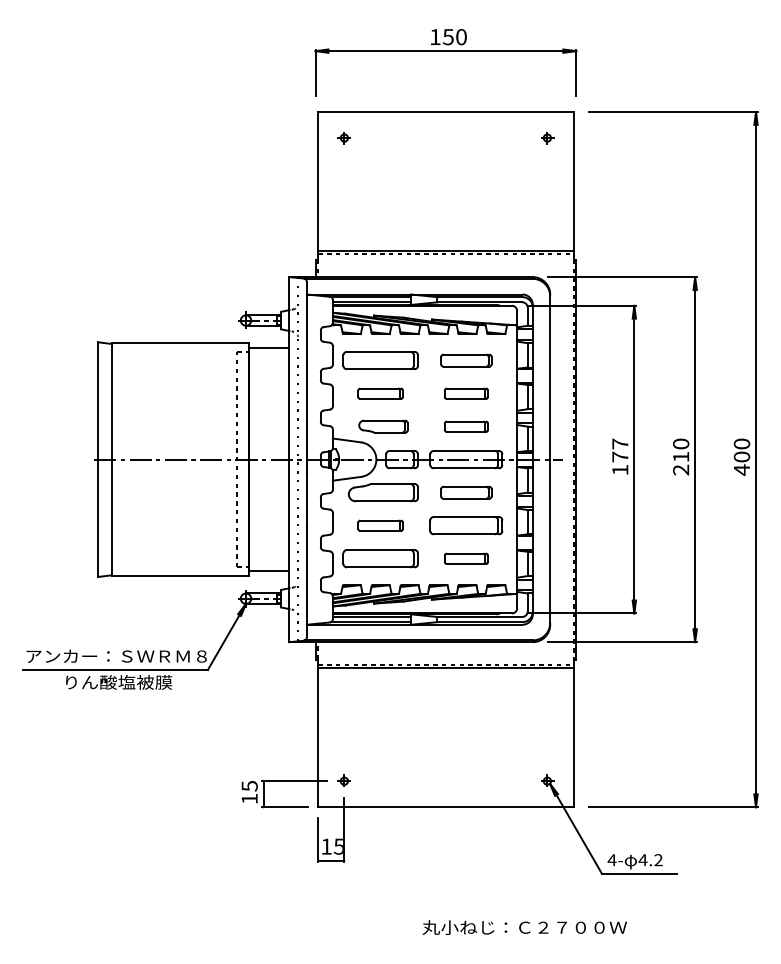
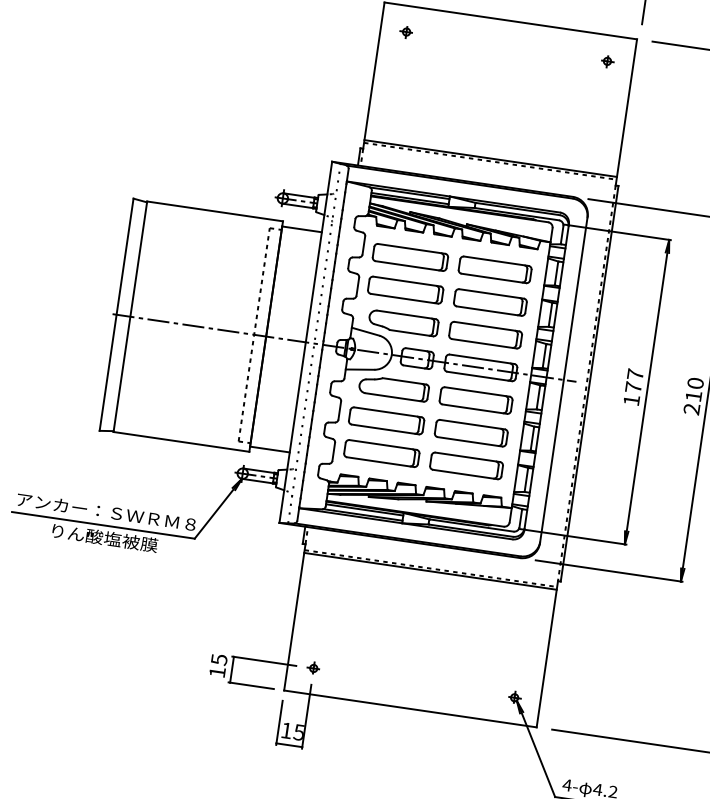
part: (466, 360) -> (495, 269), size x1.43
part: (380, 393) -> (405, 290), size x1.67
part: (466, 393) -> (490, 302), size x1.67
part: (383, 426) -> (403, 323), size x1.43
part: (466, 426) -> (485, 335), size x1.67
part: (466, 492) -> (476, 400), size x1.43
part: (380, 525) -> (386, 420), size x1.67
part: (466, 558) -> (466, 465), size x1.67

